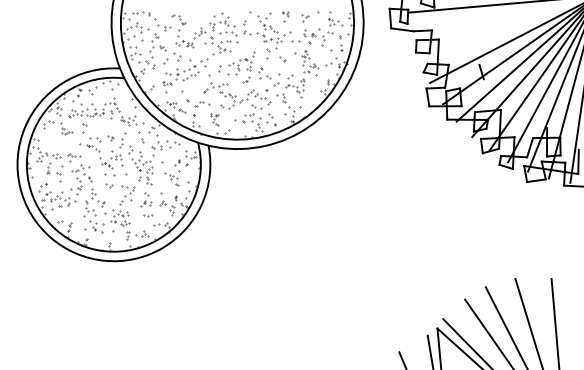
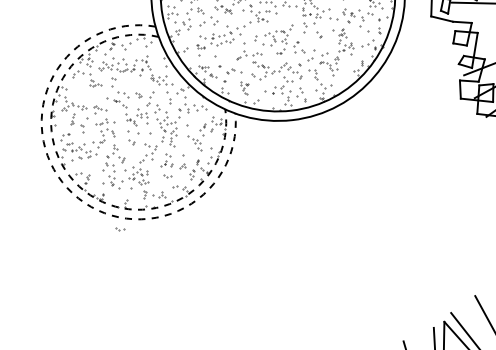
arc: (56, 230) -> (74, 181), solid -> dashed
arc: (50, 237) -> (67, 188), solid -> dashed
part: (107, 272) -> (120, 229), added

